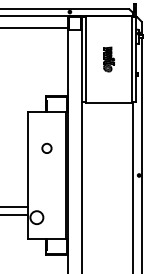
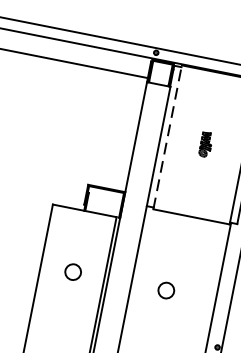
line: (86, 59) -> (168, 137), solid -> dashed
part: (109, 59) -> (206, 144), size x0.6
circle: (102, 147) -> (165, 288), added

